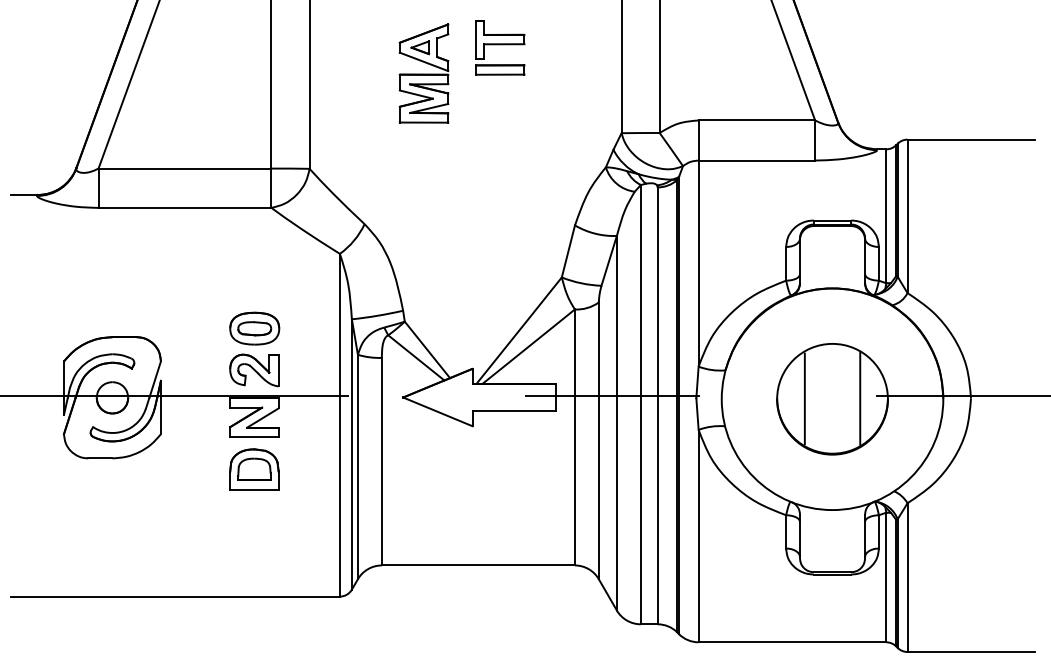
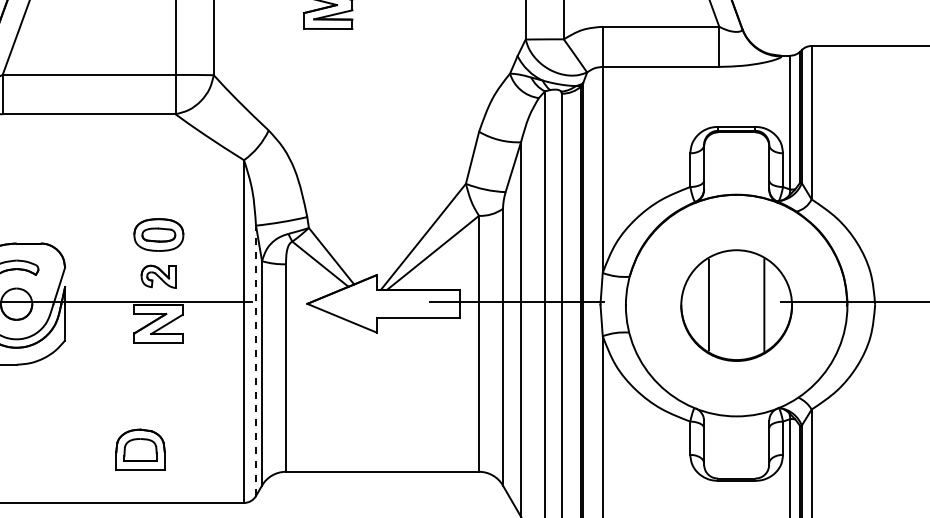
part: (254, 370) -> (158, 276), size x0.7
line: (351, 454) -> (255, 360), solid -> dashed
part: (254, 469) -> (140, 449), moved

